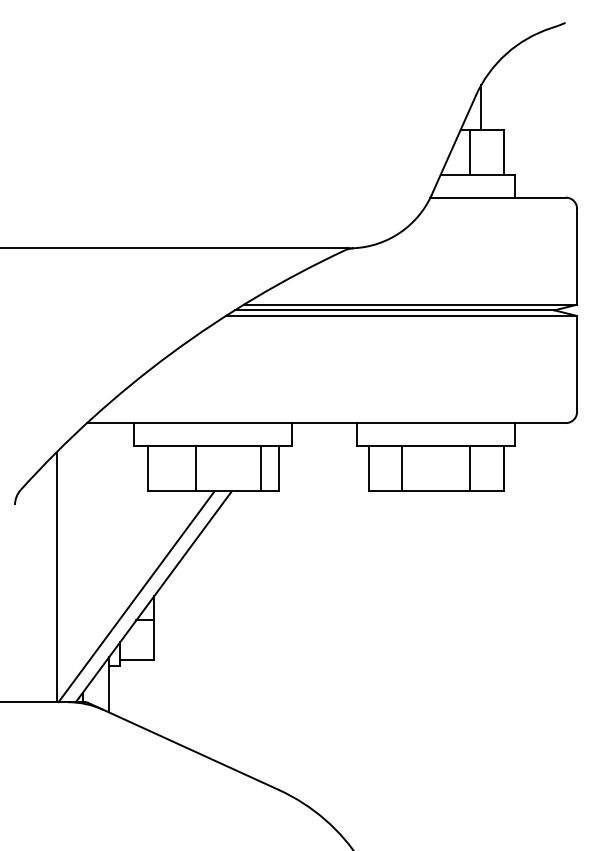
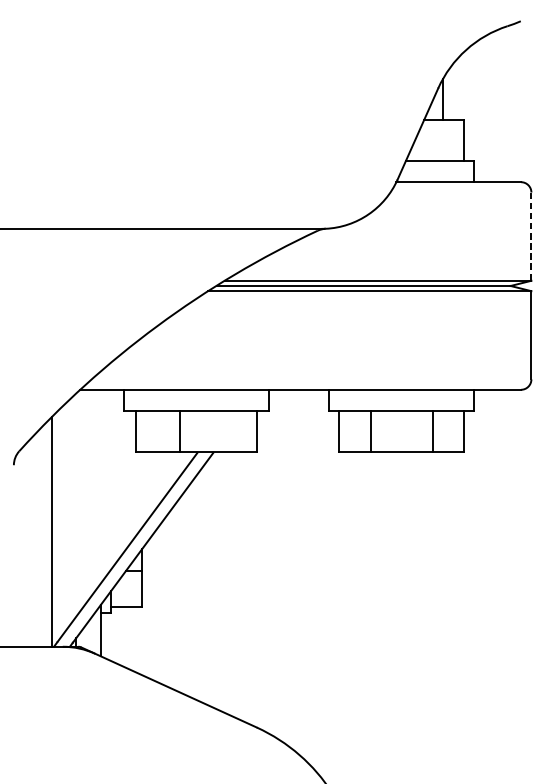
line: (469, 152) -> (432, 140), removed
line: (577, 256) -> (531, 236), solid -> dashed
line: (261, 467) -> (240, 430), removed

